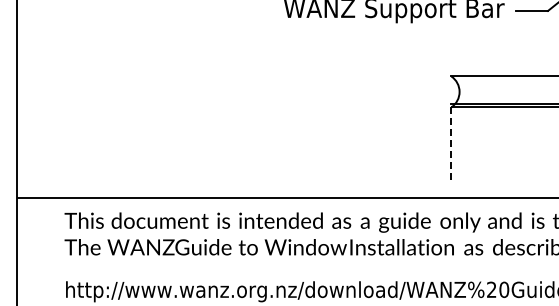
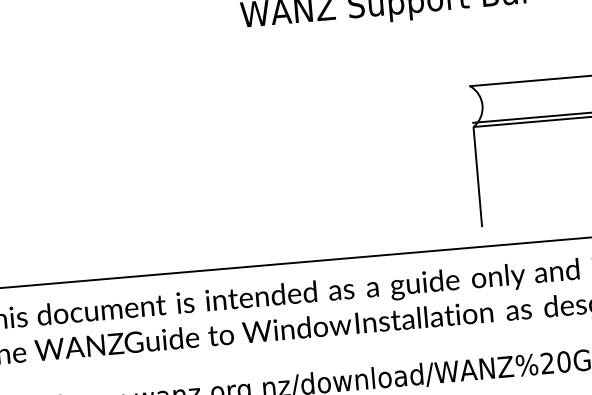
line: (451, 145) -> (477, 177), dashed -> solid

